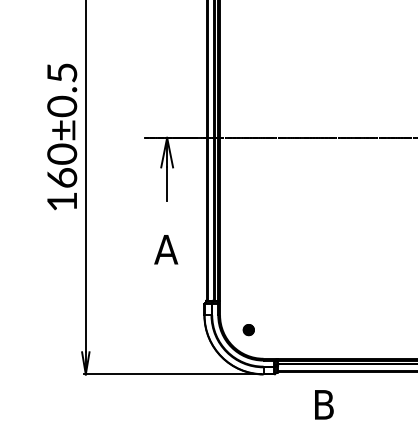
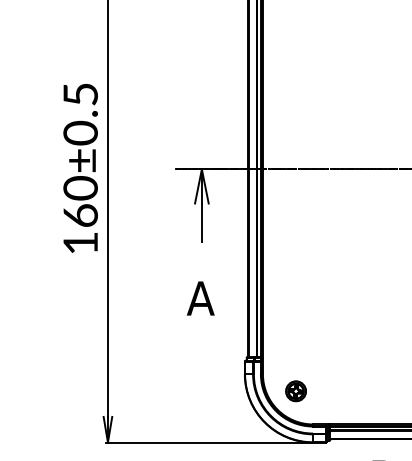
part: (248, 329) -> (295, 390), size x1.67

